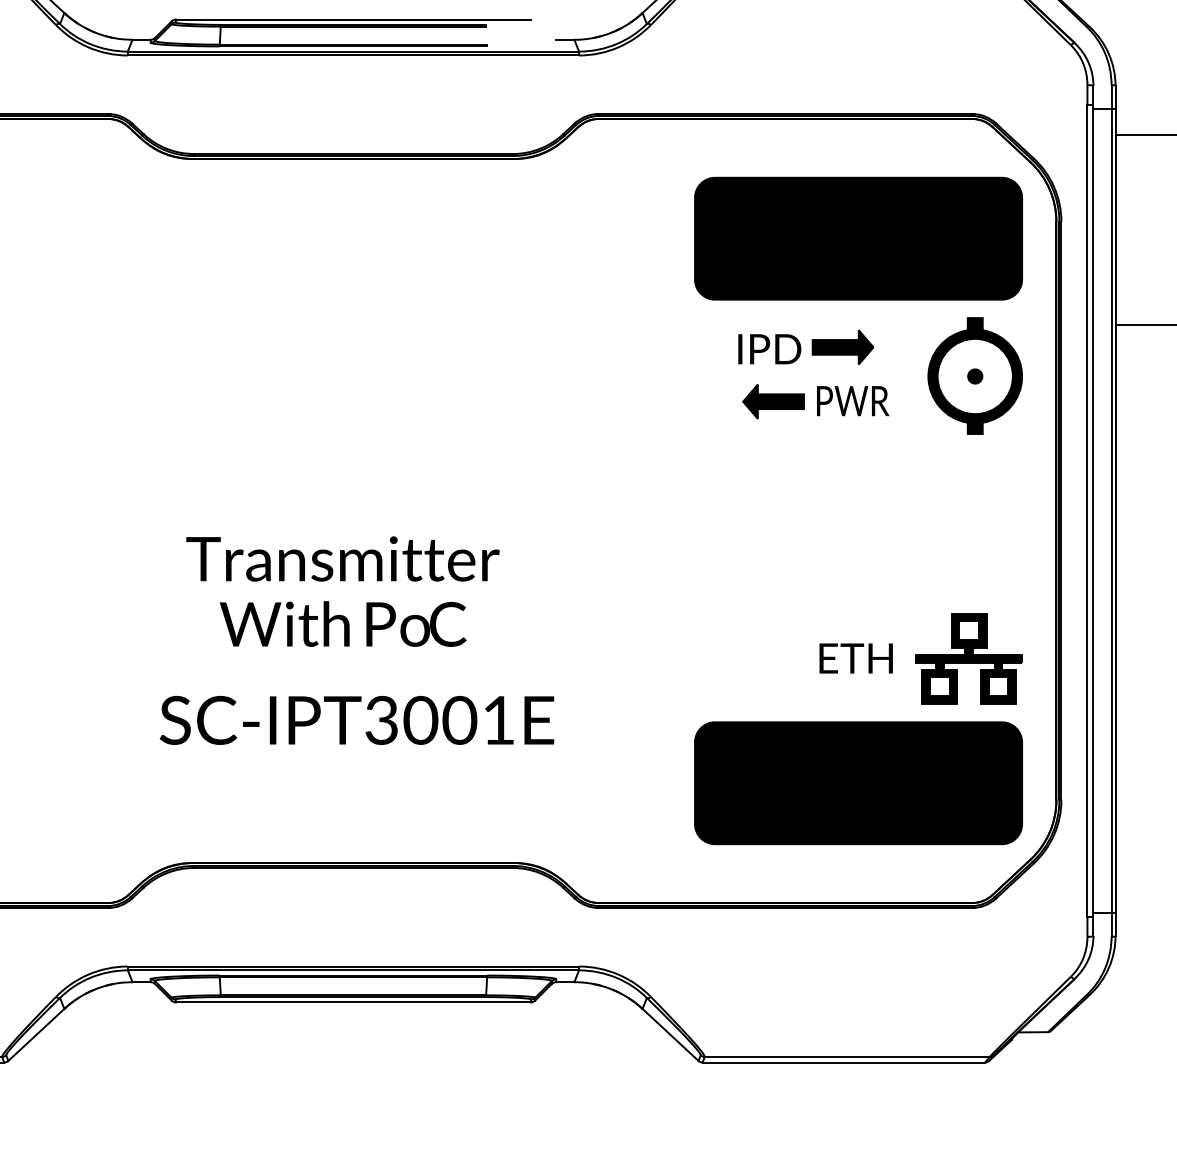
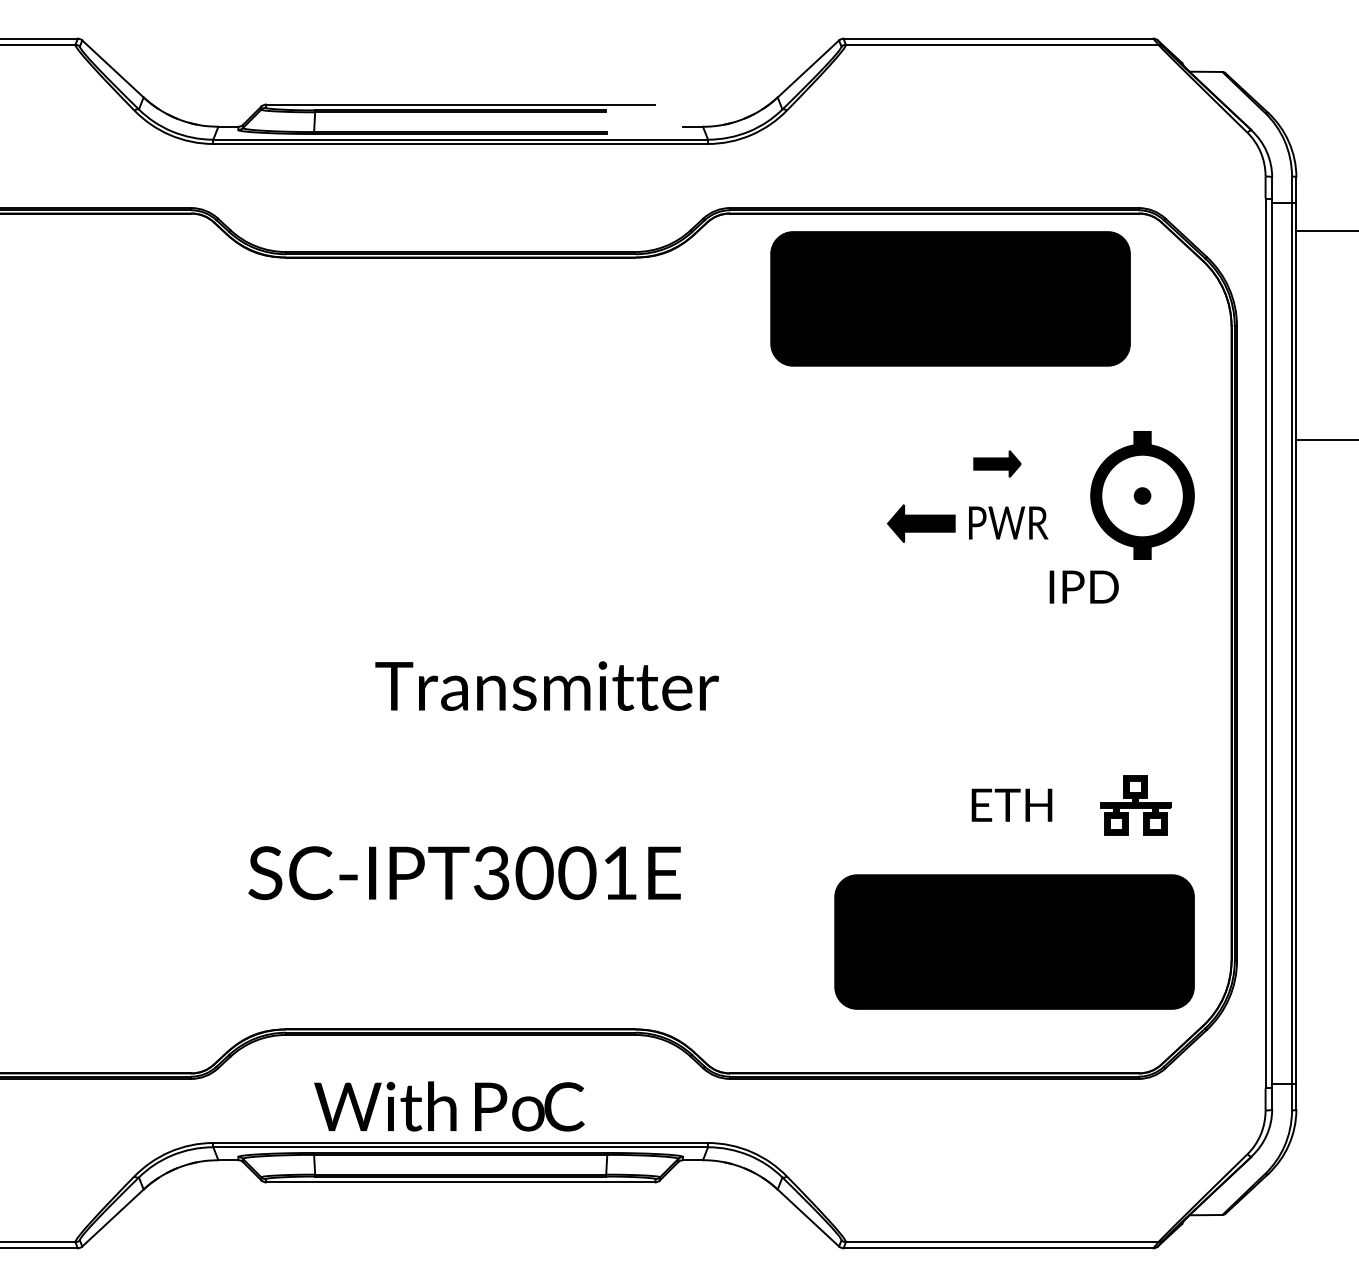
part: (858, 238) -> (950, 298), moved
part: (842, 346) -> (997, 463), size x0.7
text: (769, 348) -> (1083, 586), moved
text: (342, 558) -> (546, 685), moved
text: (343, 624) -> (449, 1106), moved
part: (968, 658) -> (1135, 805), size x0.6

